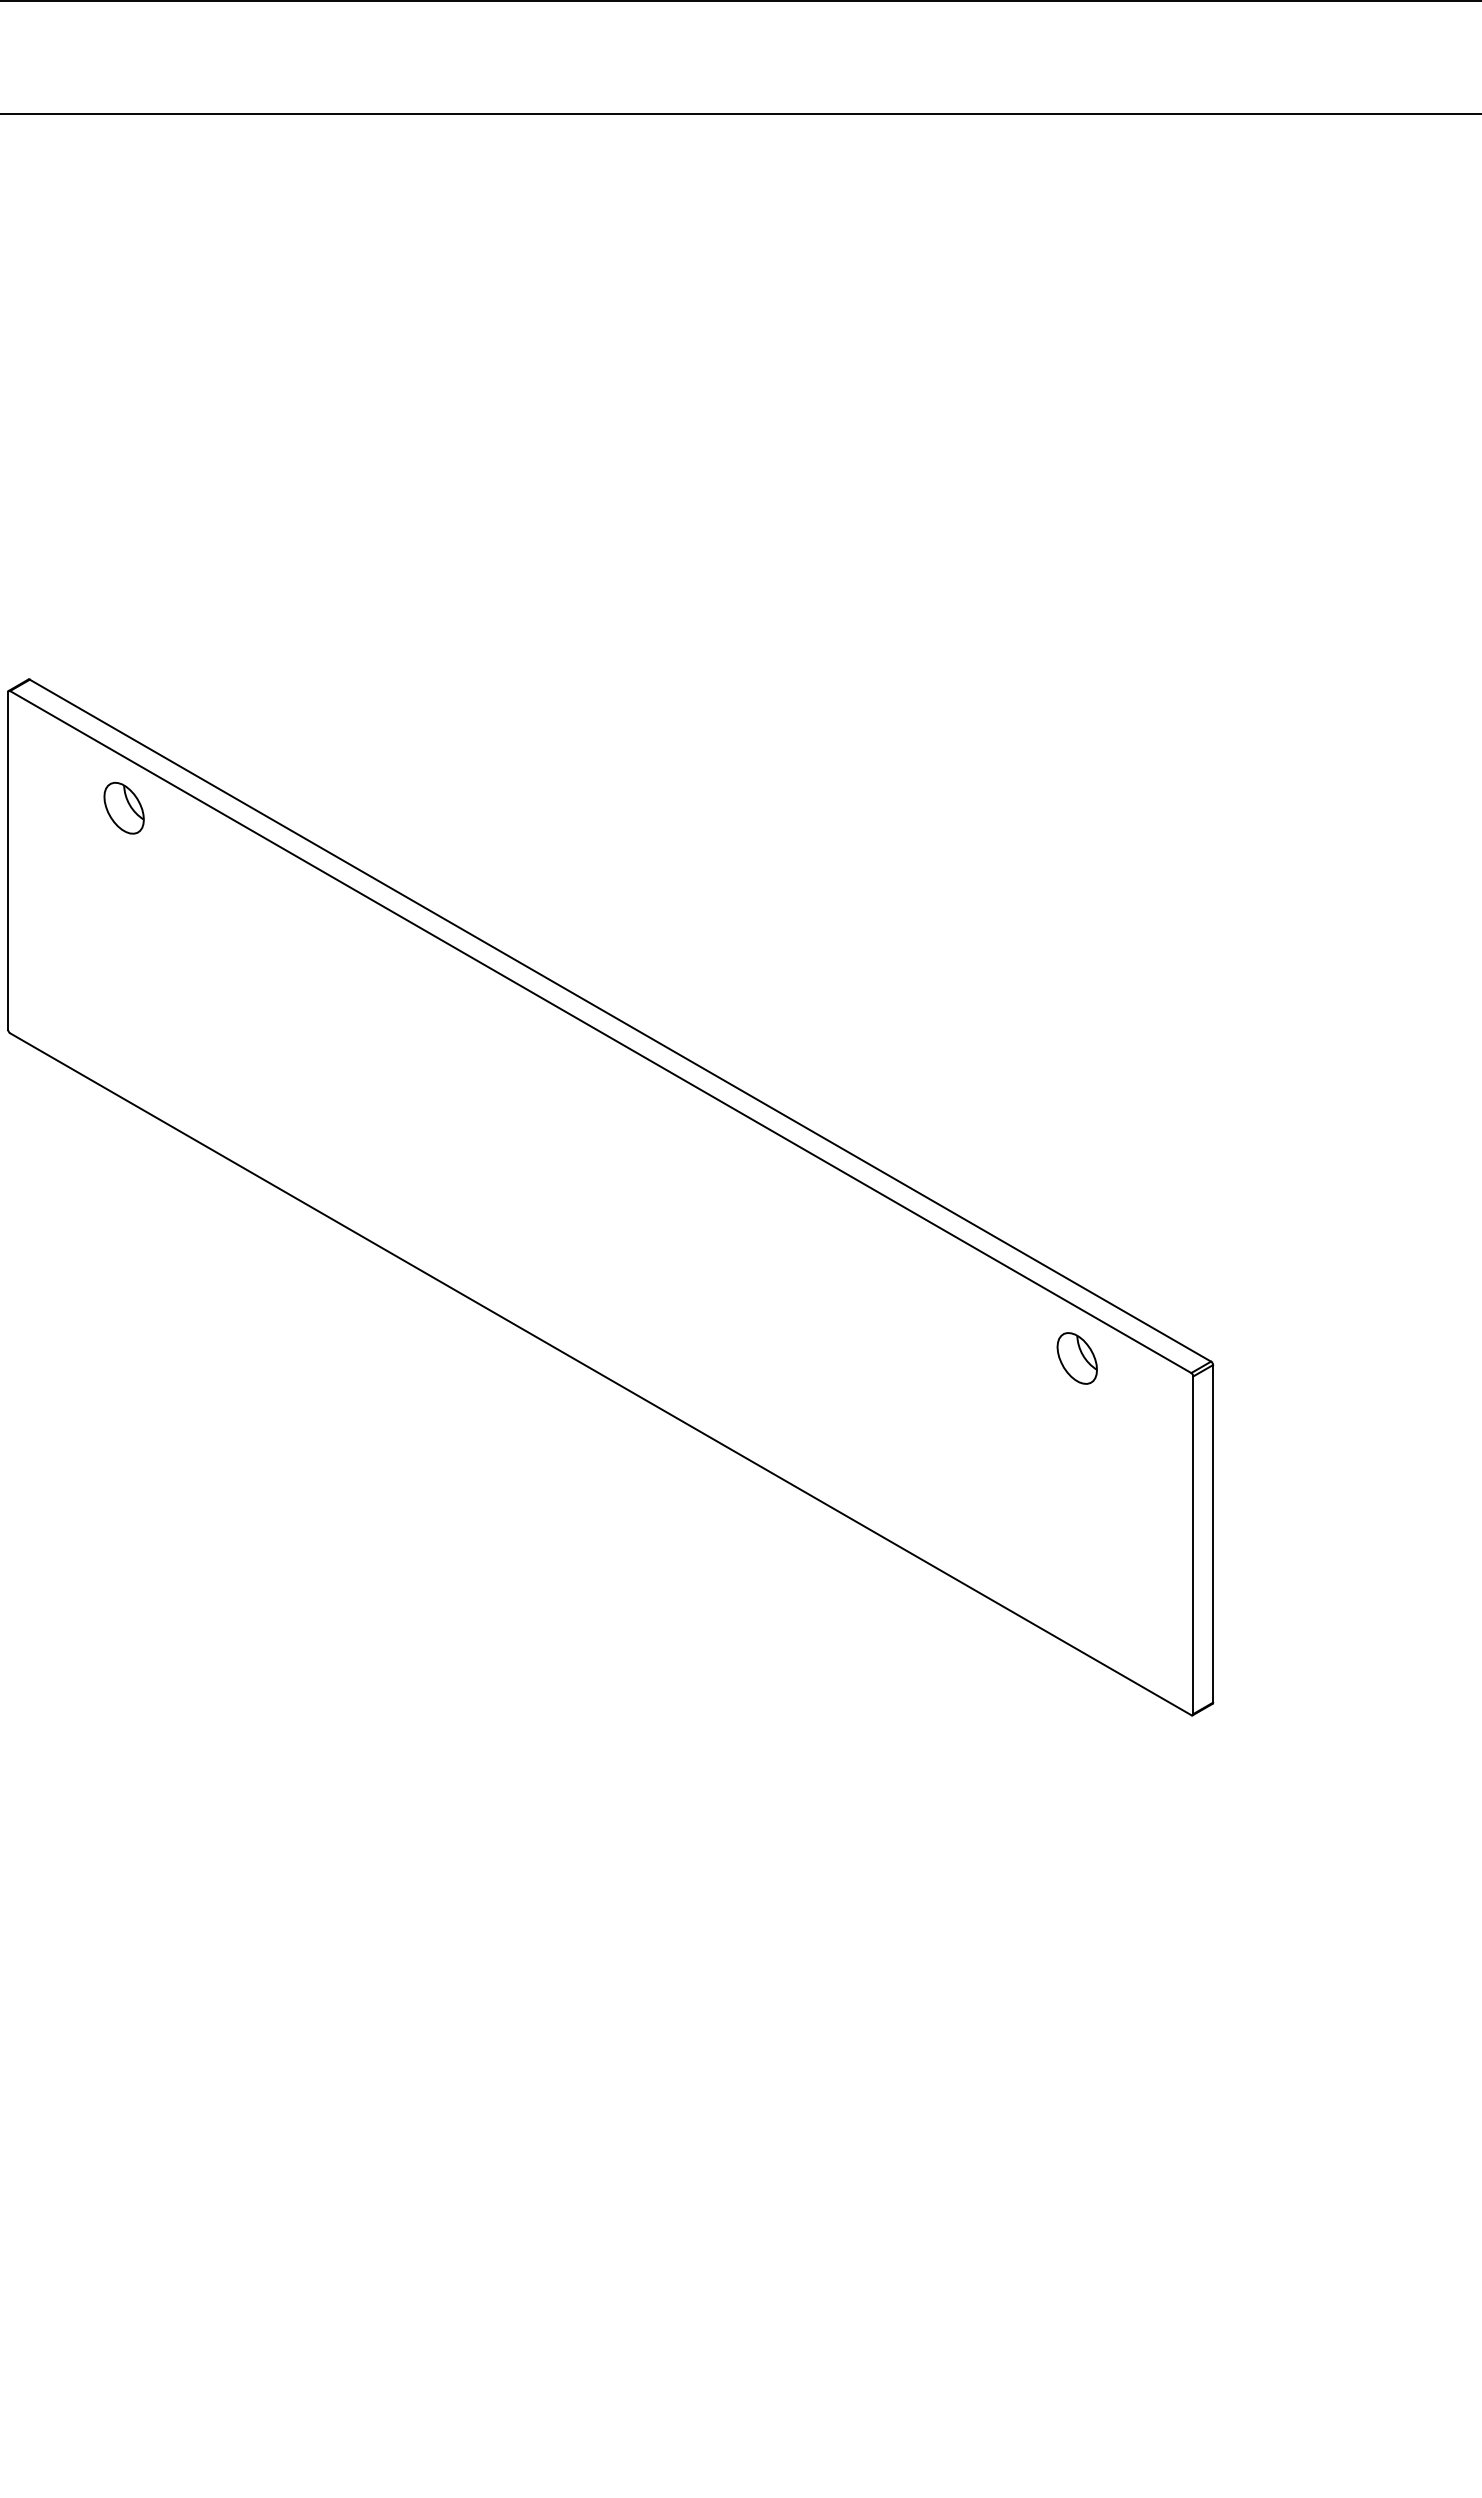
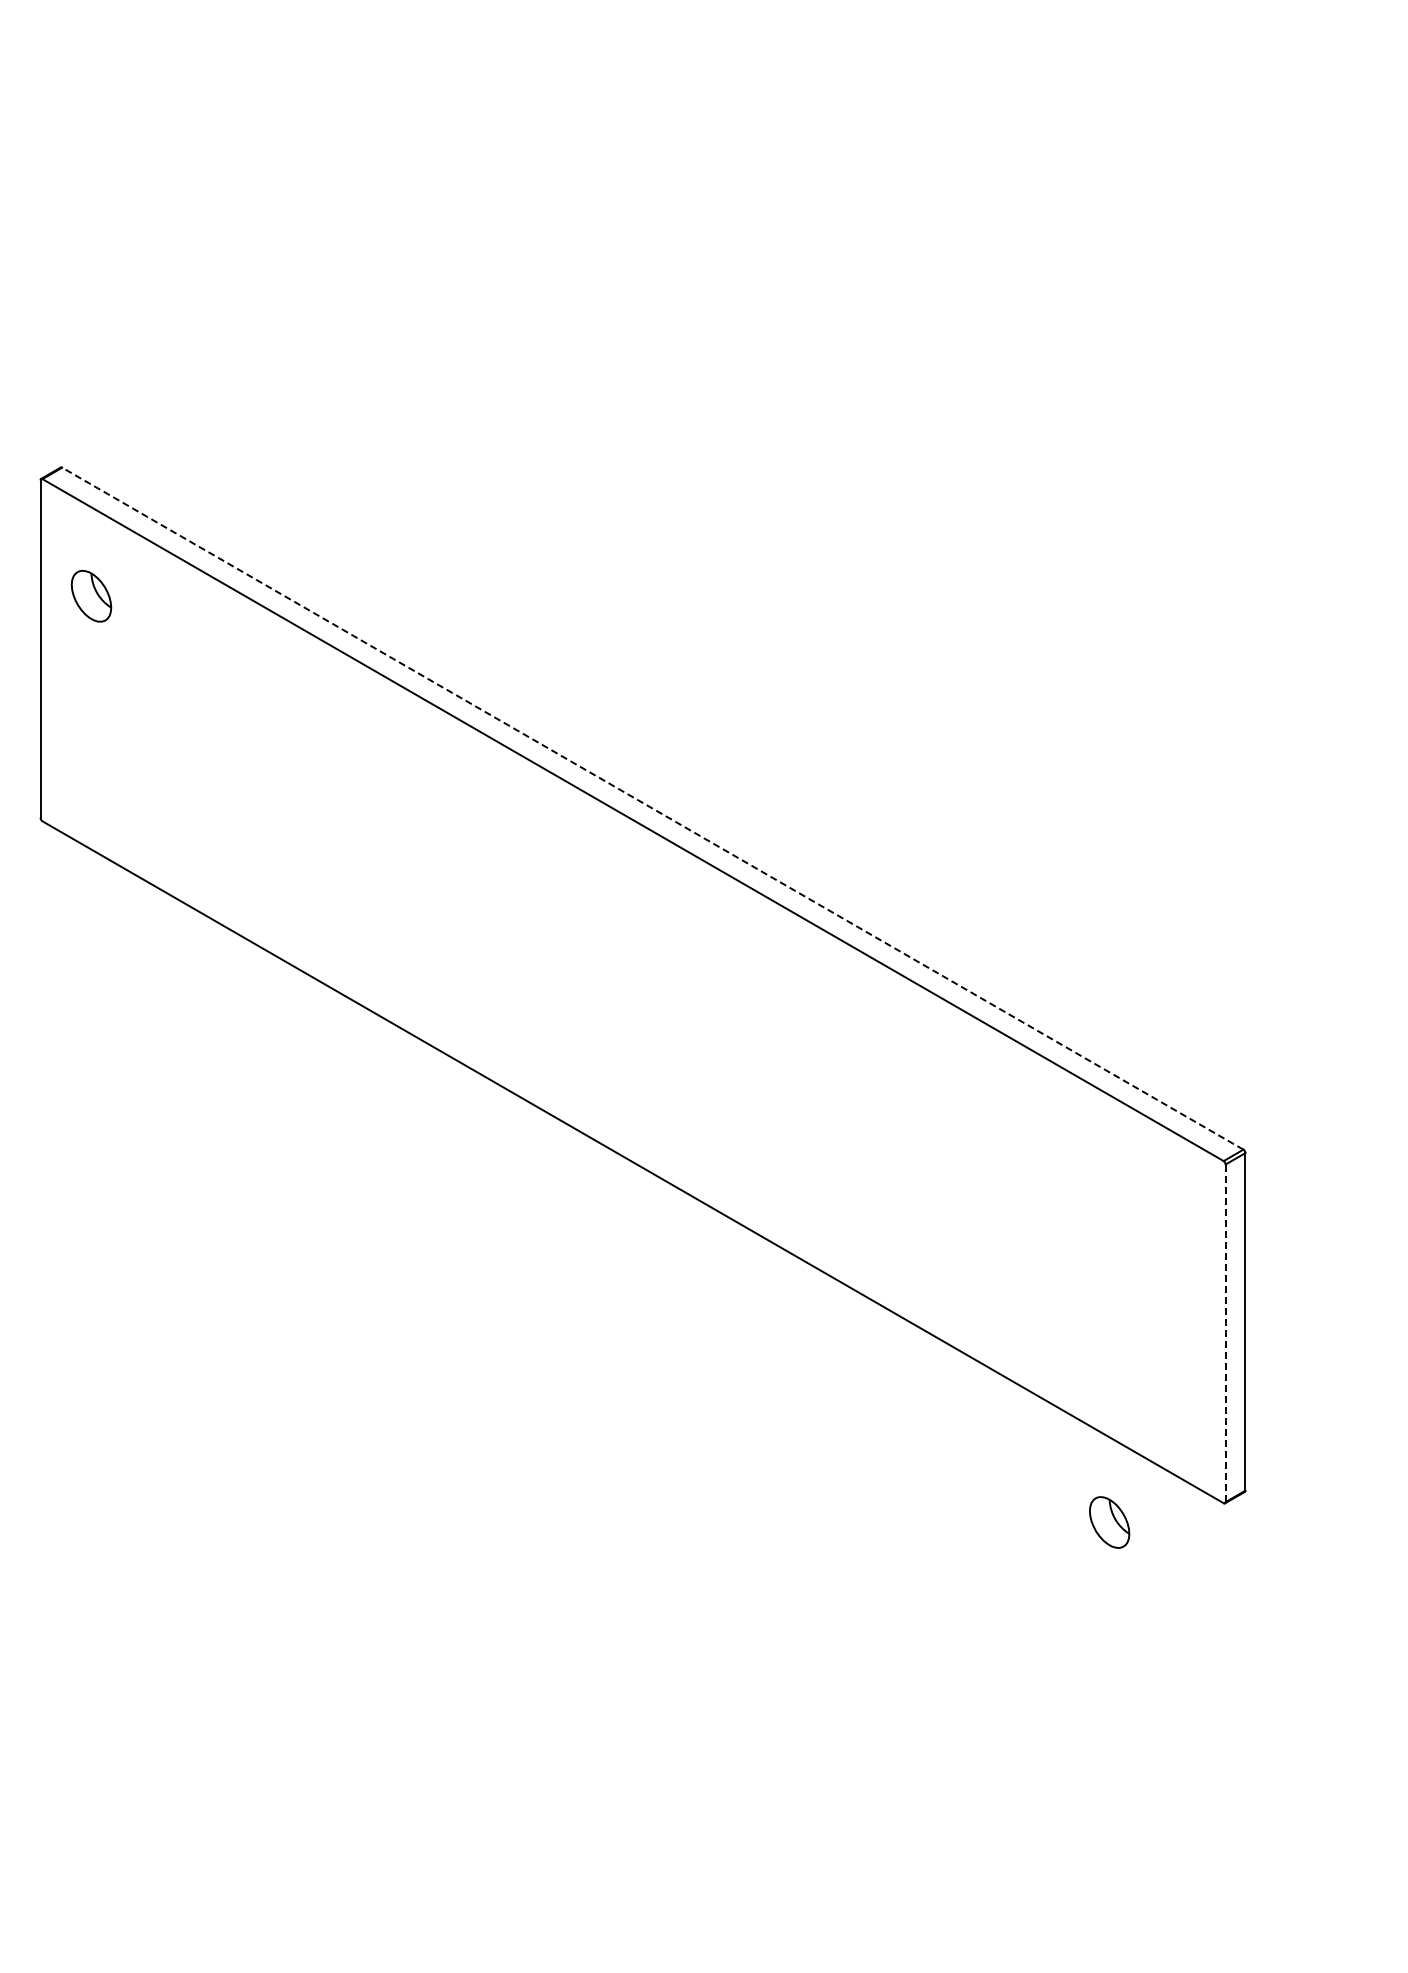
part: (123, 807) -> (90, 595), moved
line: (620, 1020) -> (652, 808), solid -> dashed
part: (1076, 1358) -> (1108, 1522), moved
line: (1193, 1545) -> (1225, 1333), solid -> dashed

